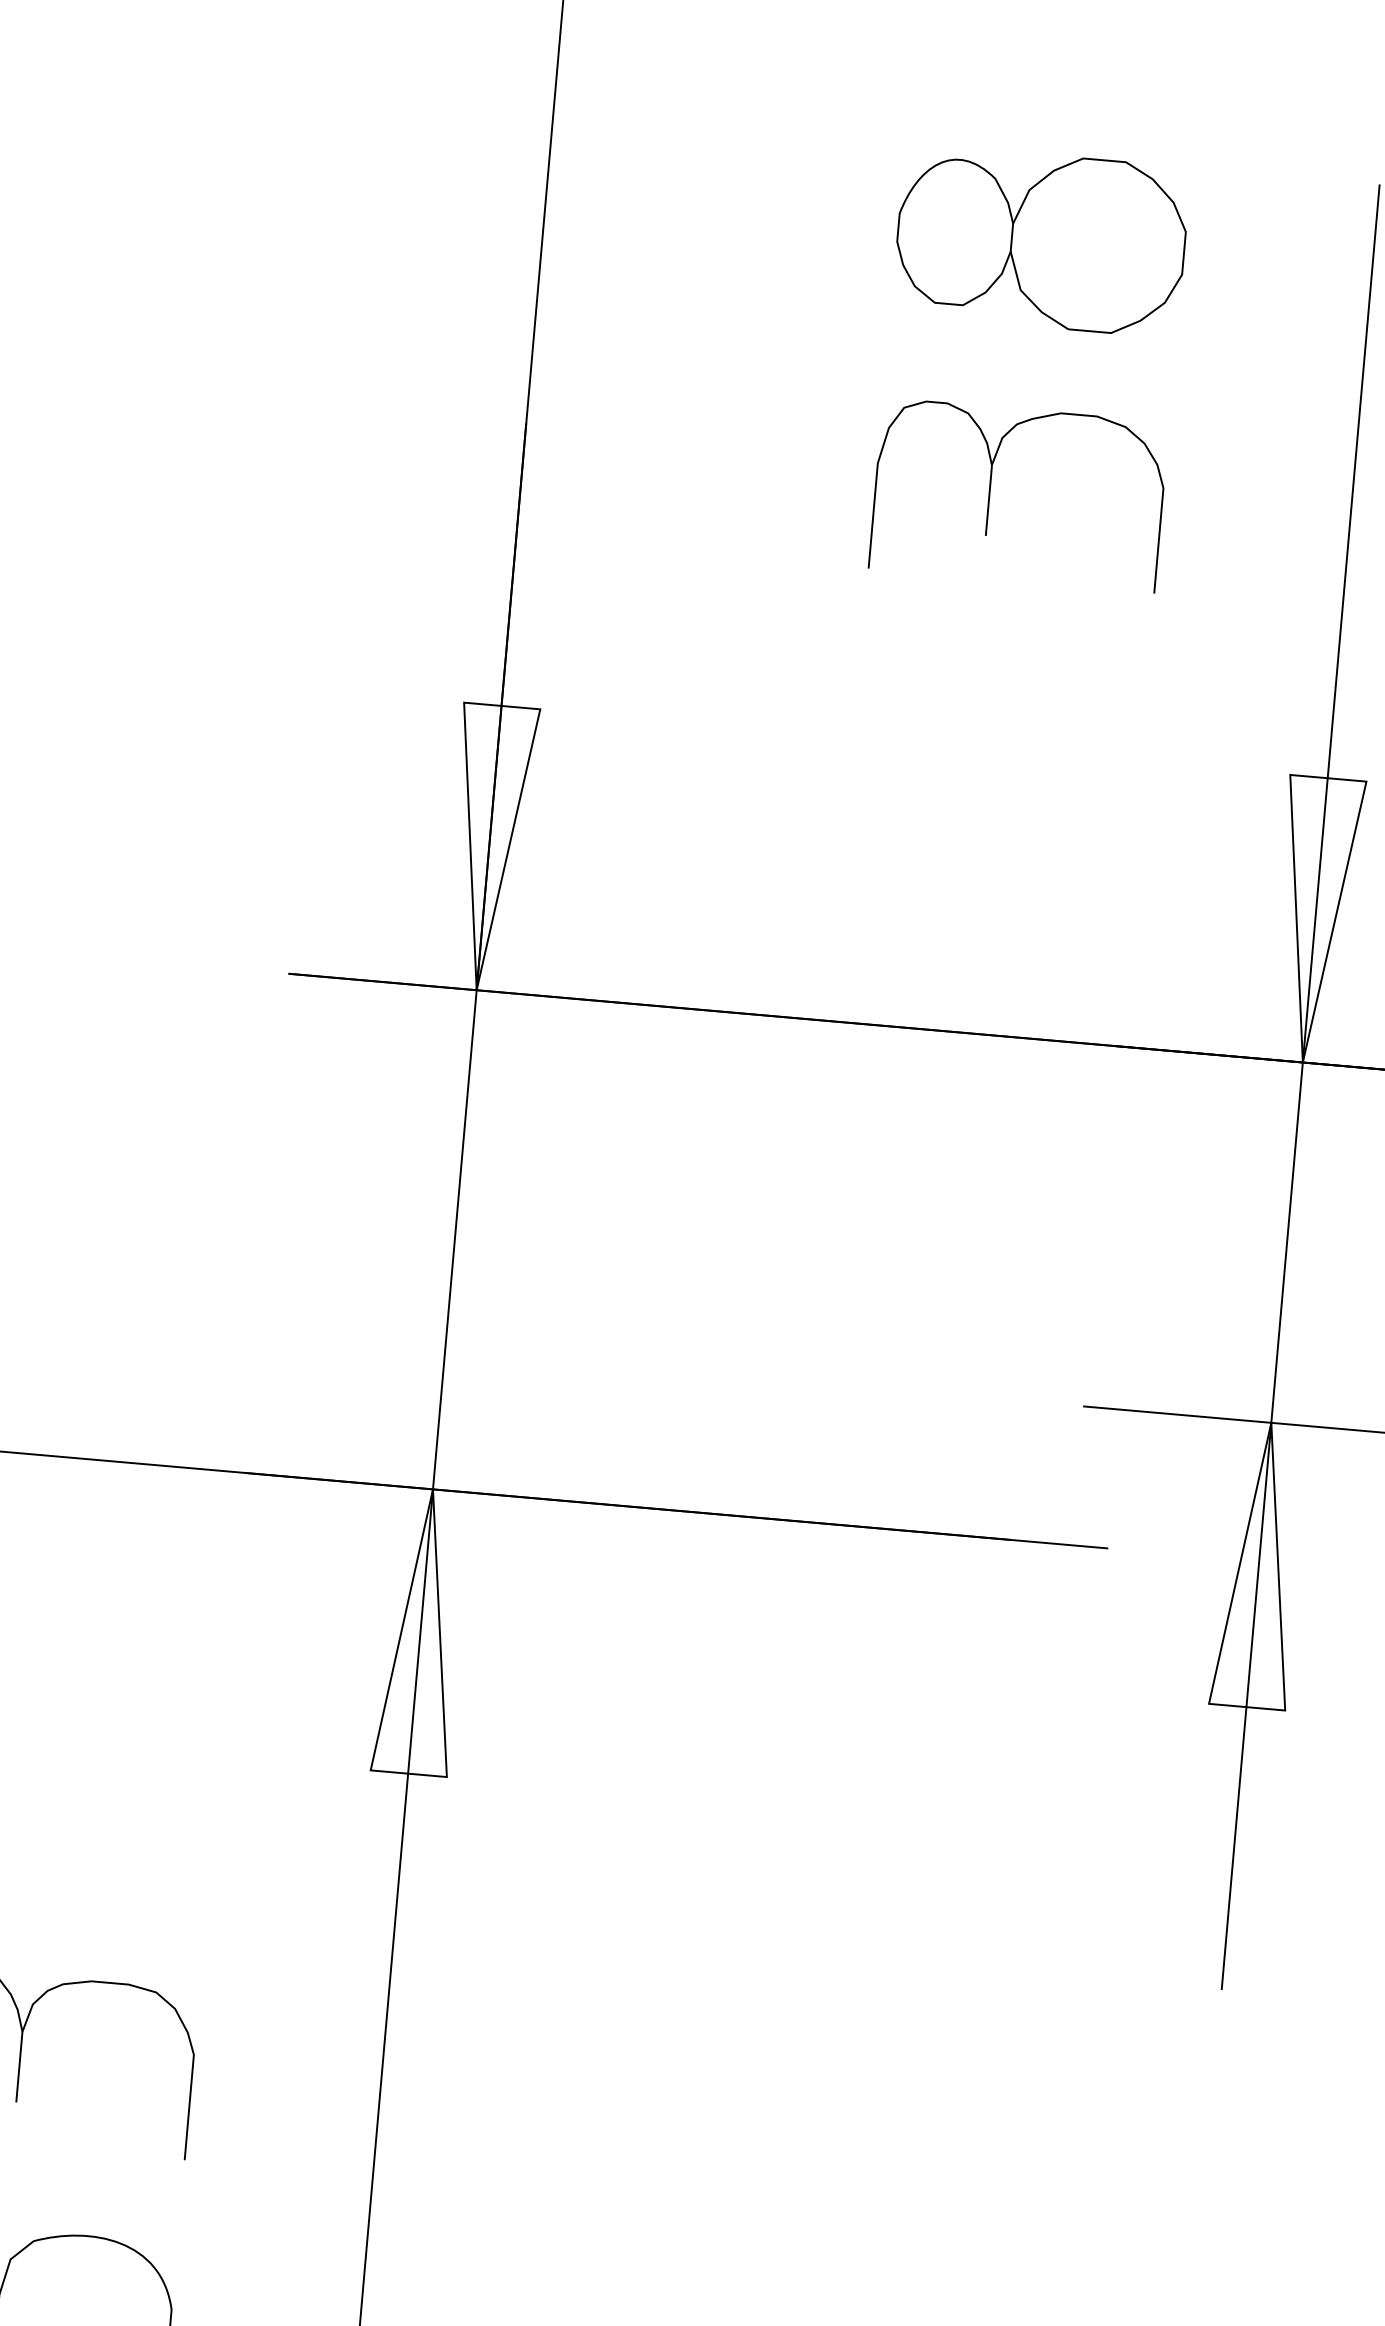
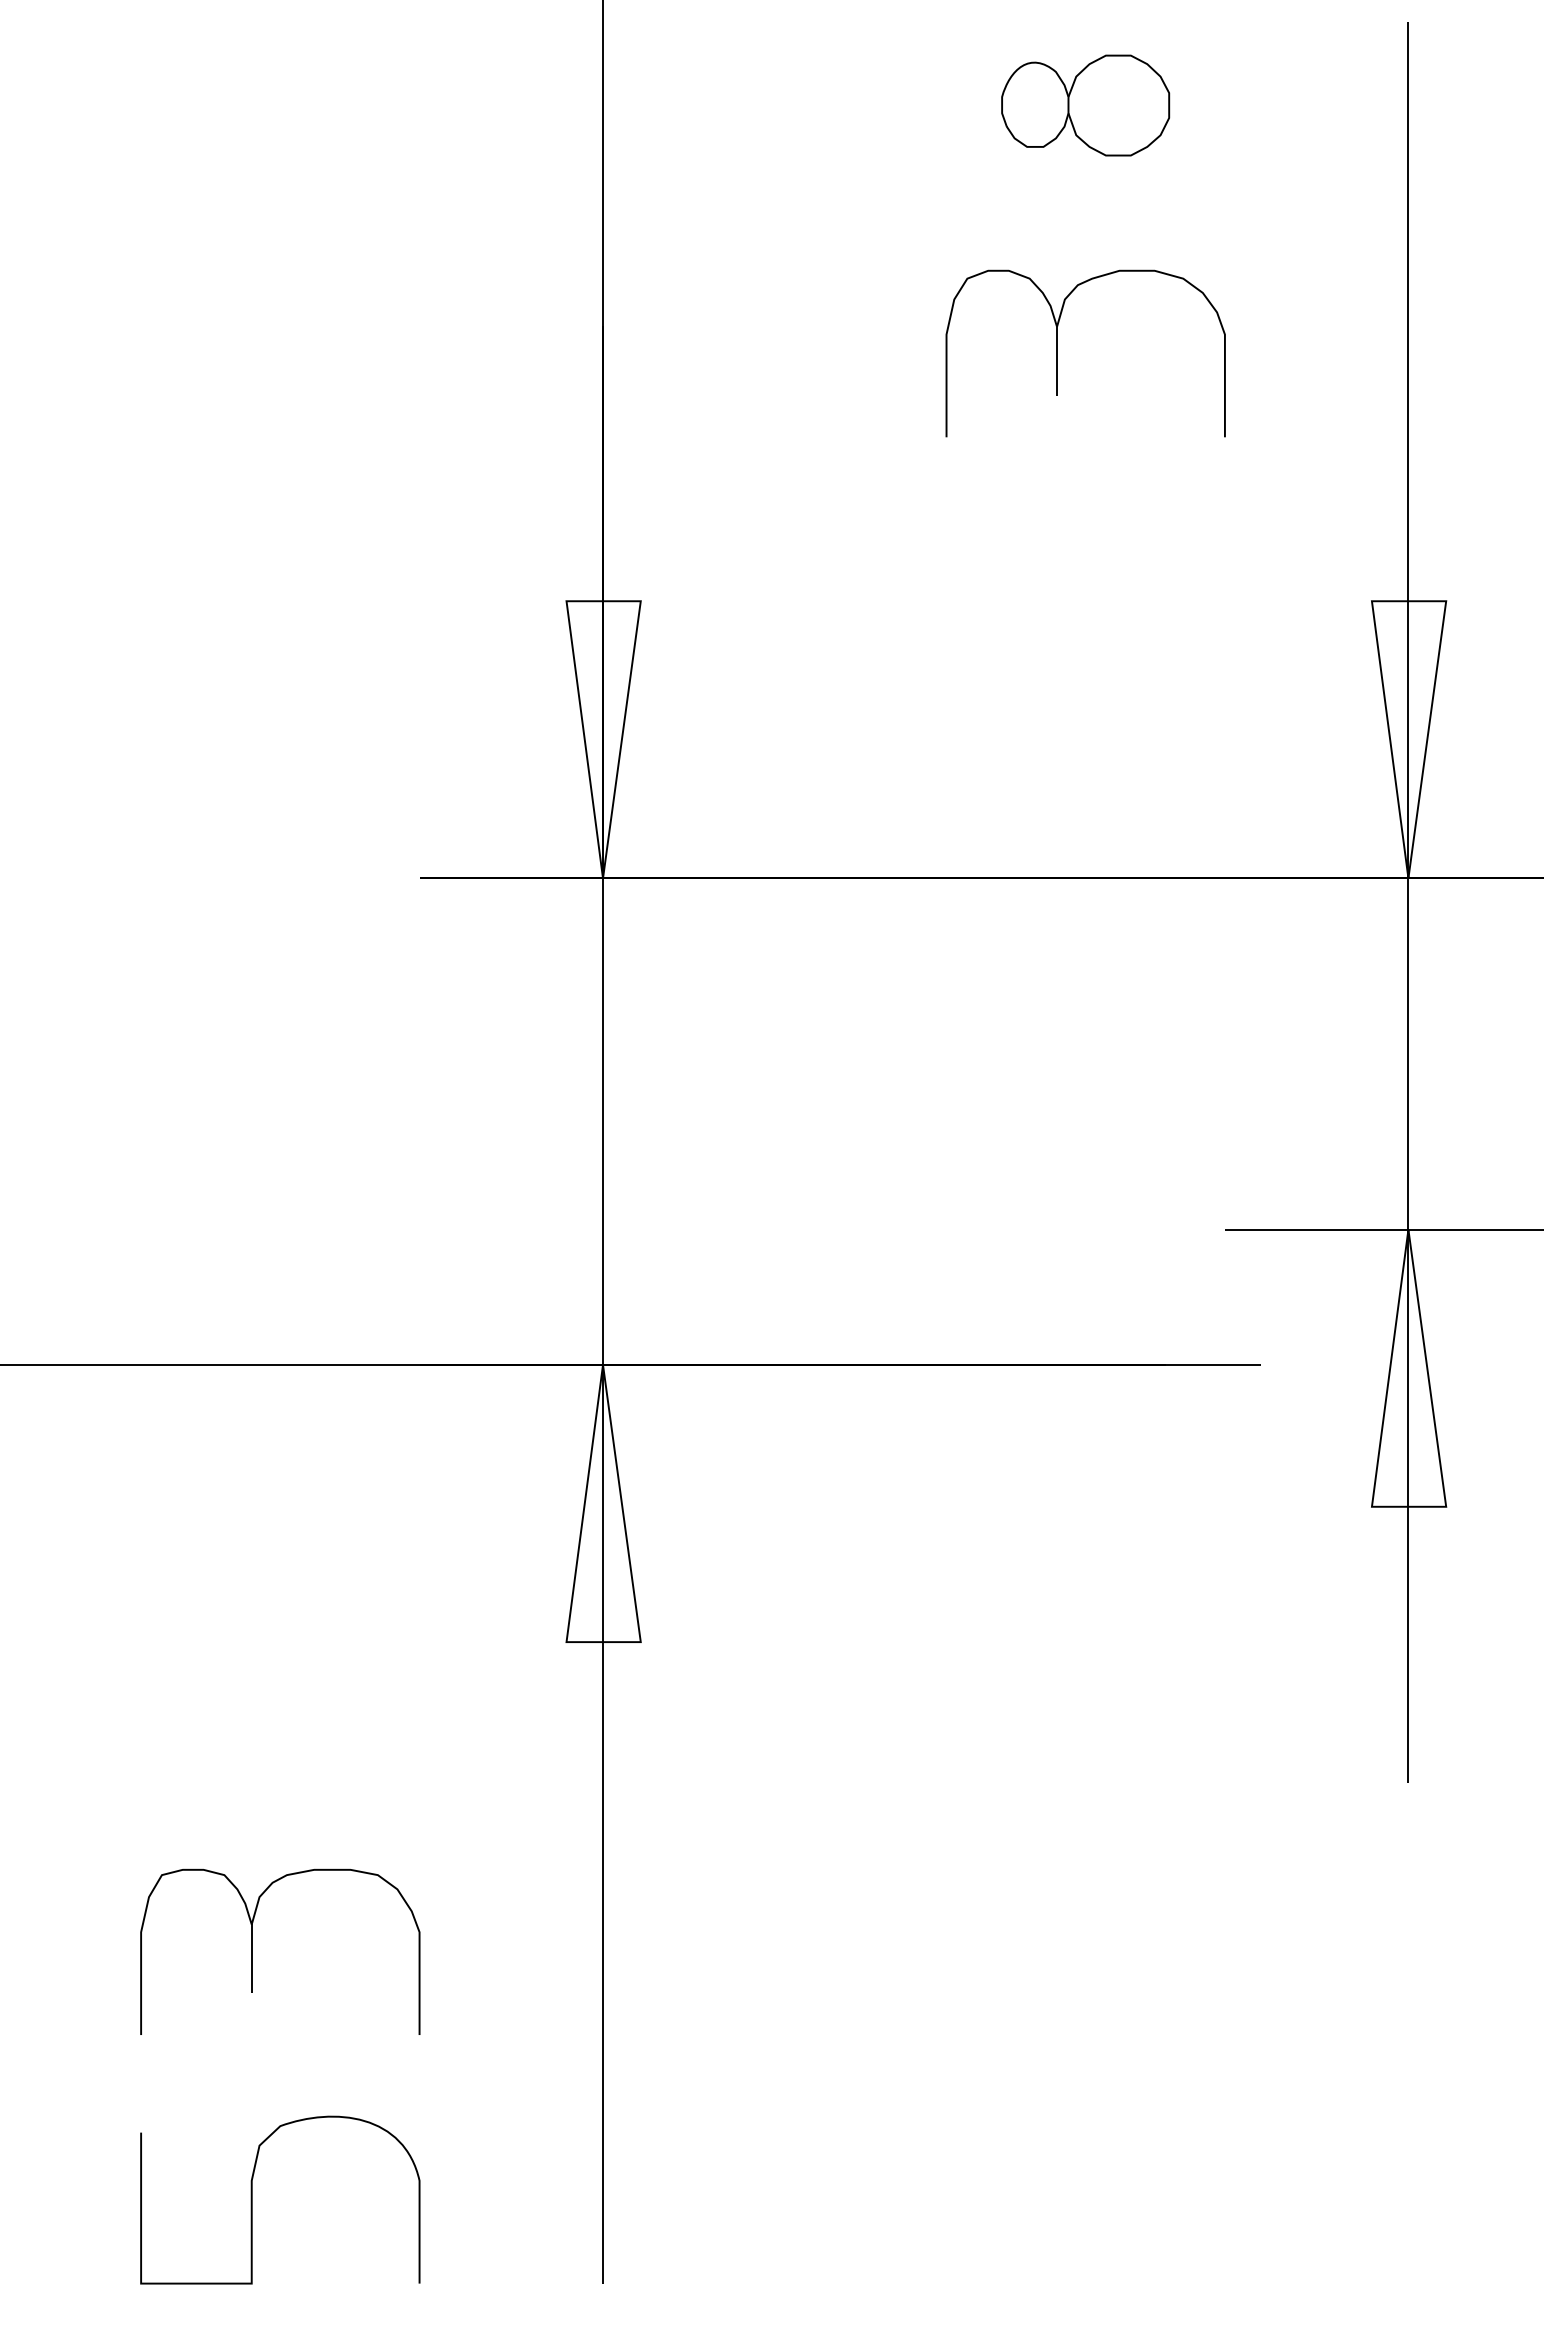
part: (1040, 240) -> (1085, 105), size x0.6

